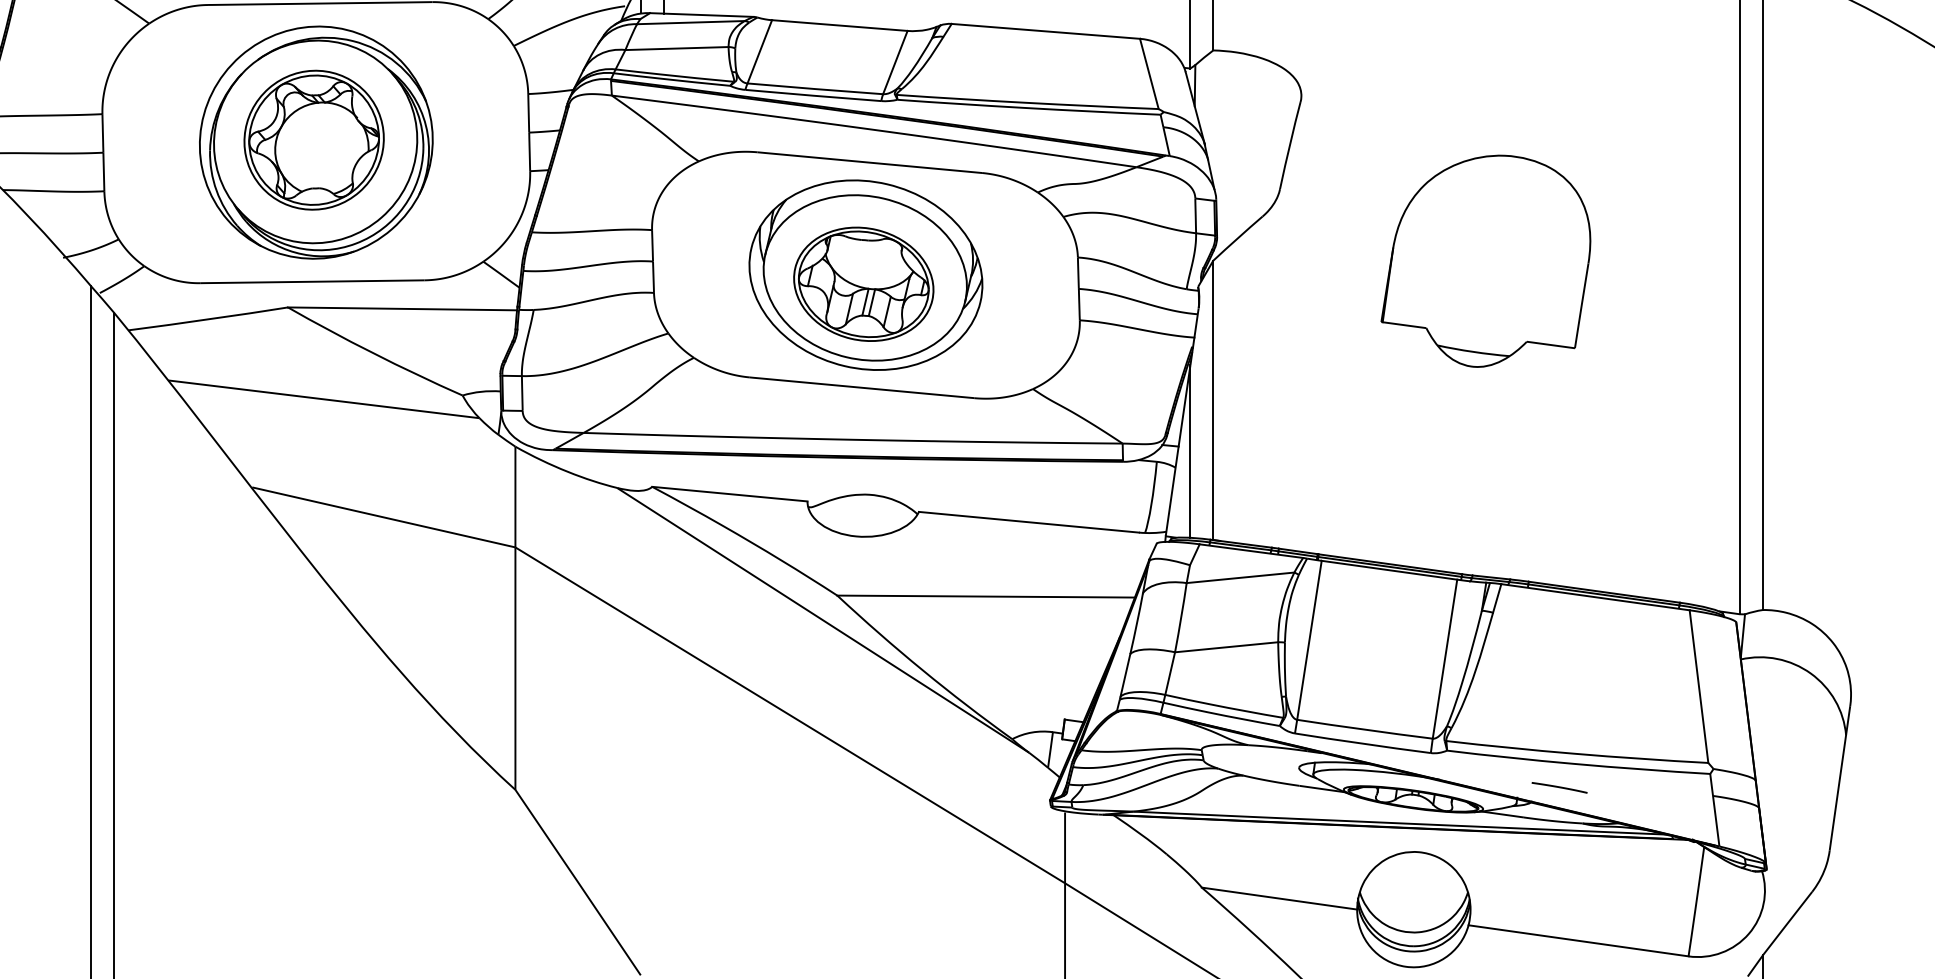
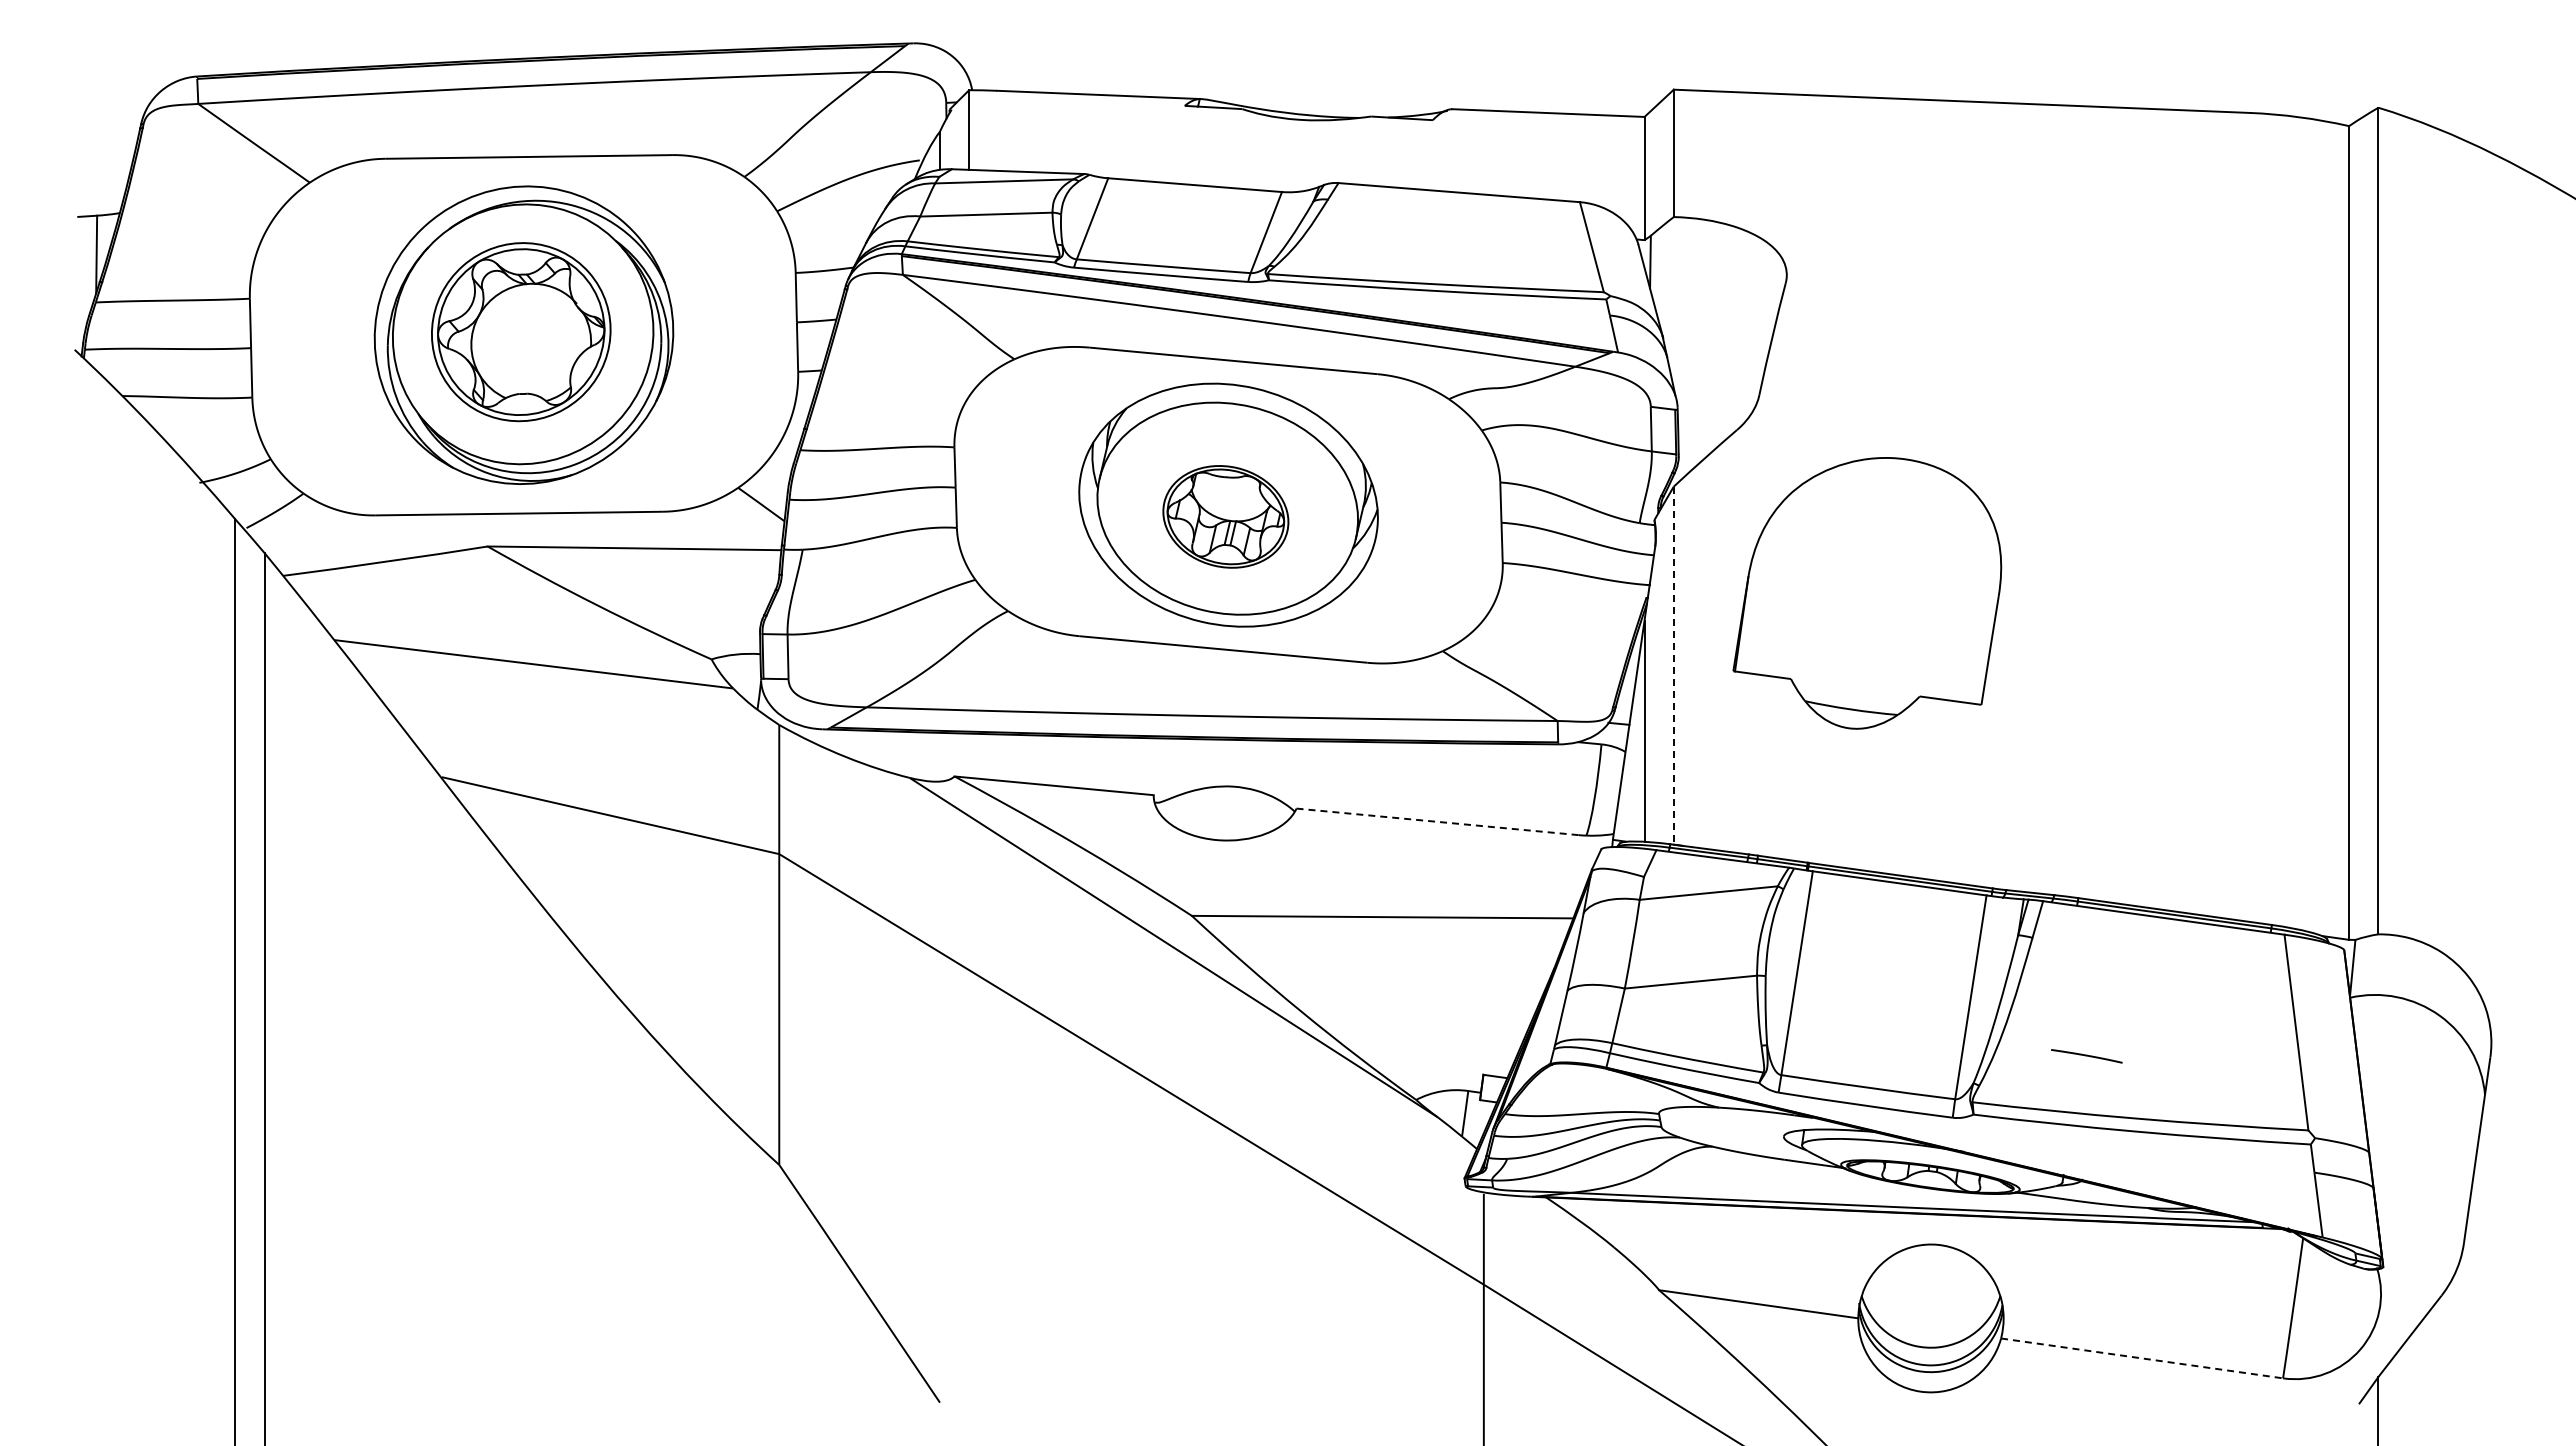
part: (1486, 261) -> (1867, 593), moved
part: (863, 284) -> (1225, 516), size x0.7
line: (1213, 400) -> (1673, 665), solid -> dashed
line: (1028, 521) -> (1437, 821), solid -> dashed
line: (1559, 787) -> (2086, 1056), moved
line: (1578, 940) -> (2142, 1358), solid -> dashed

